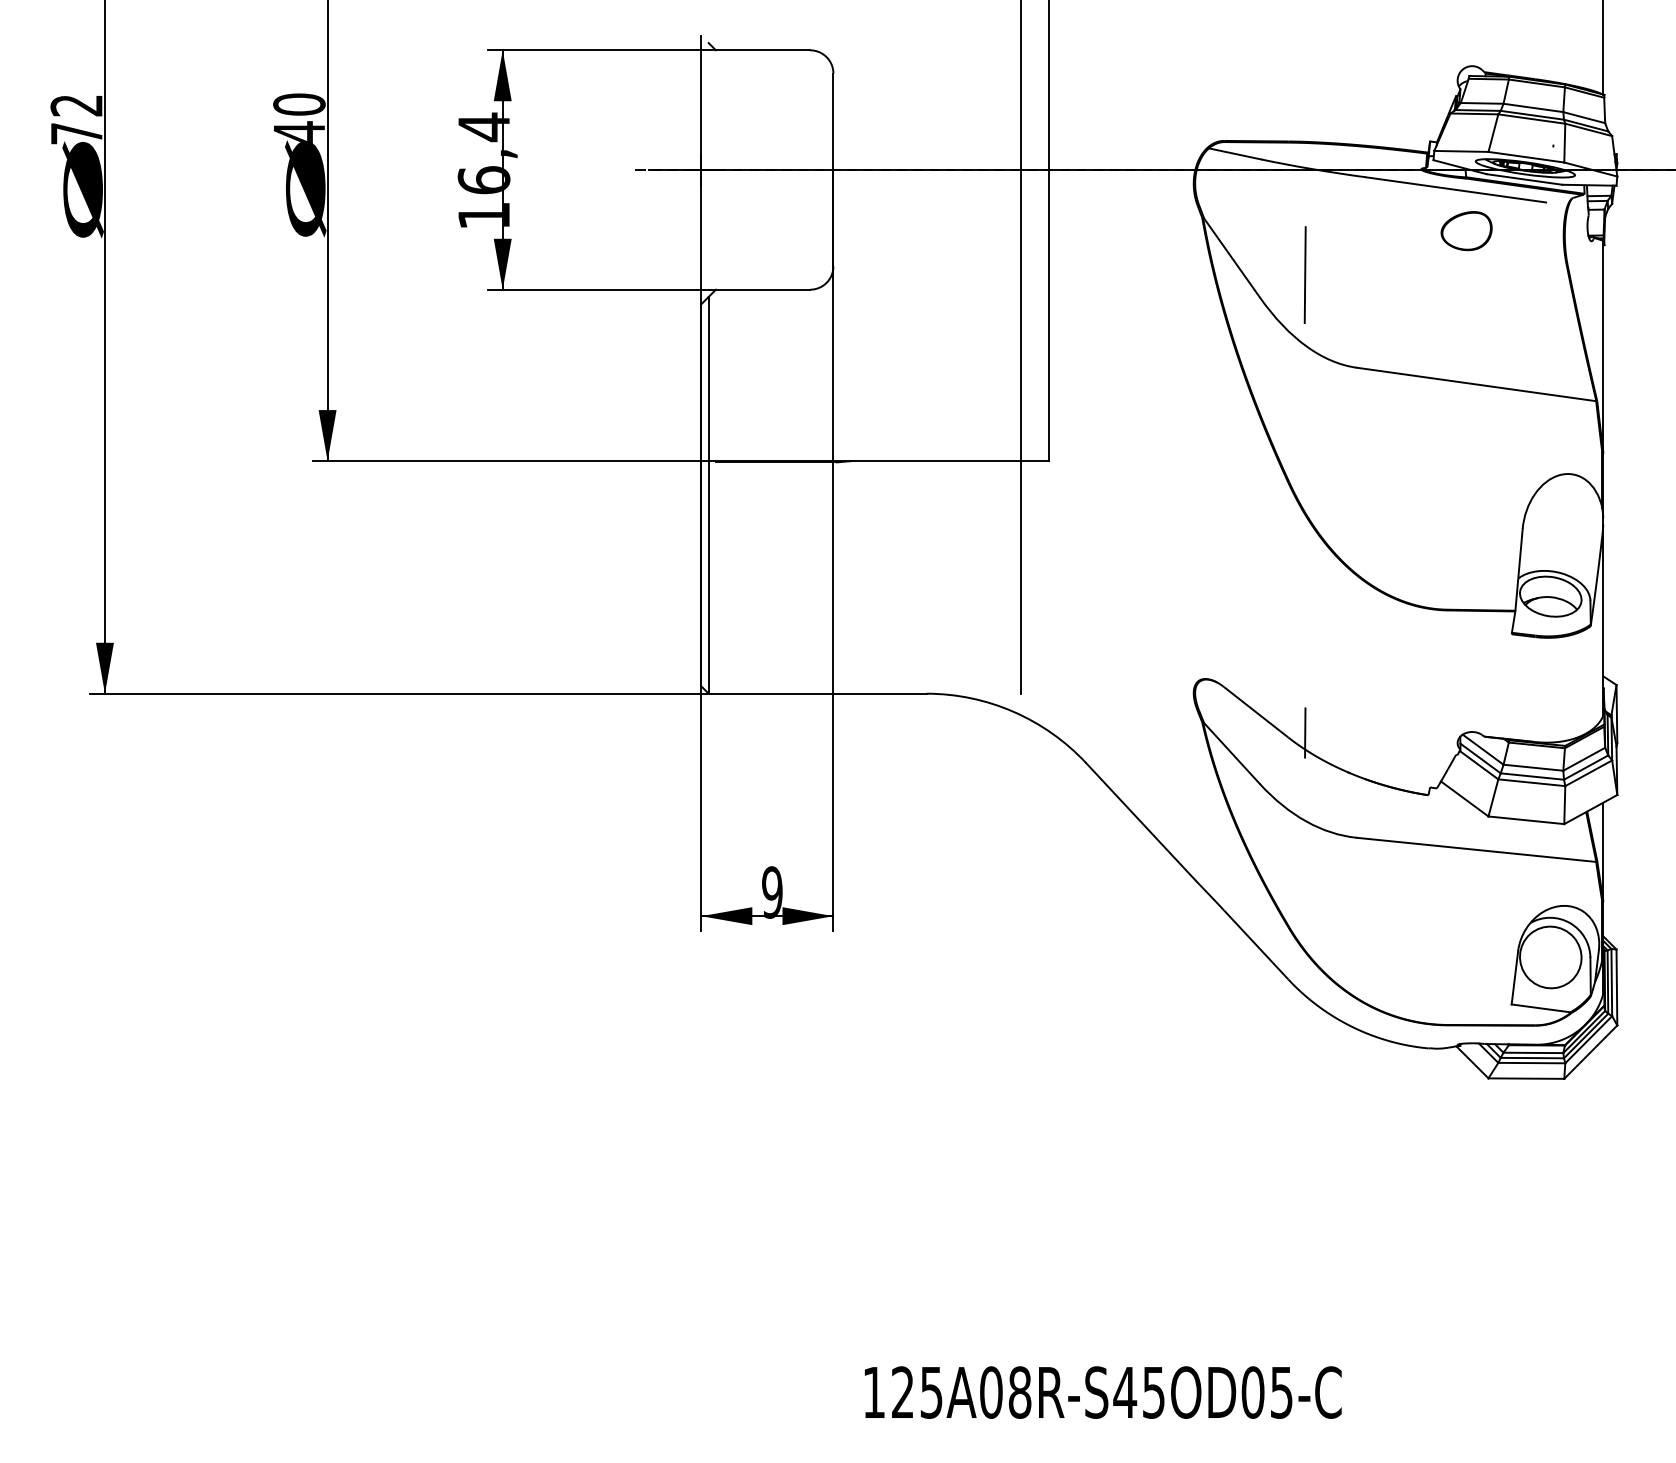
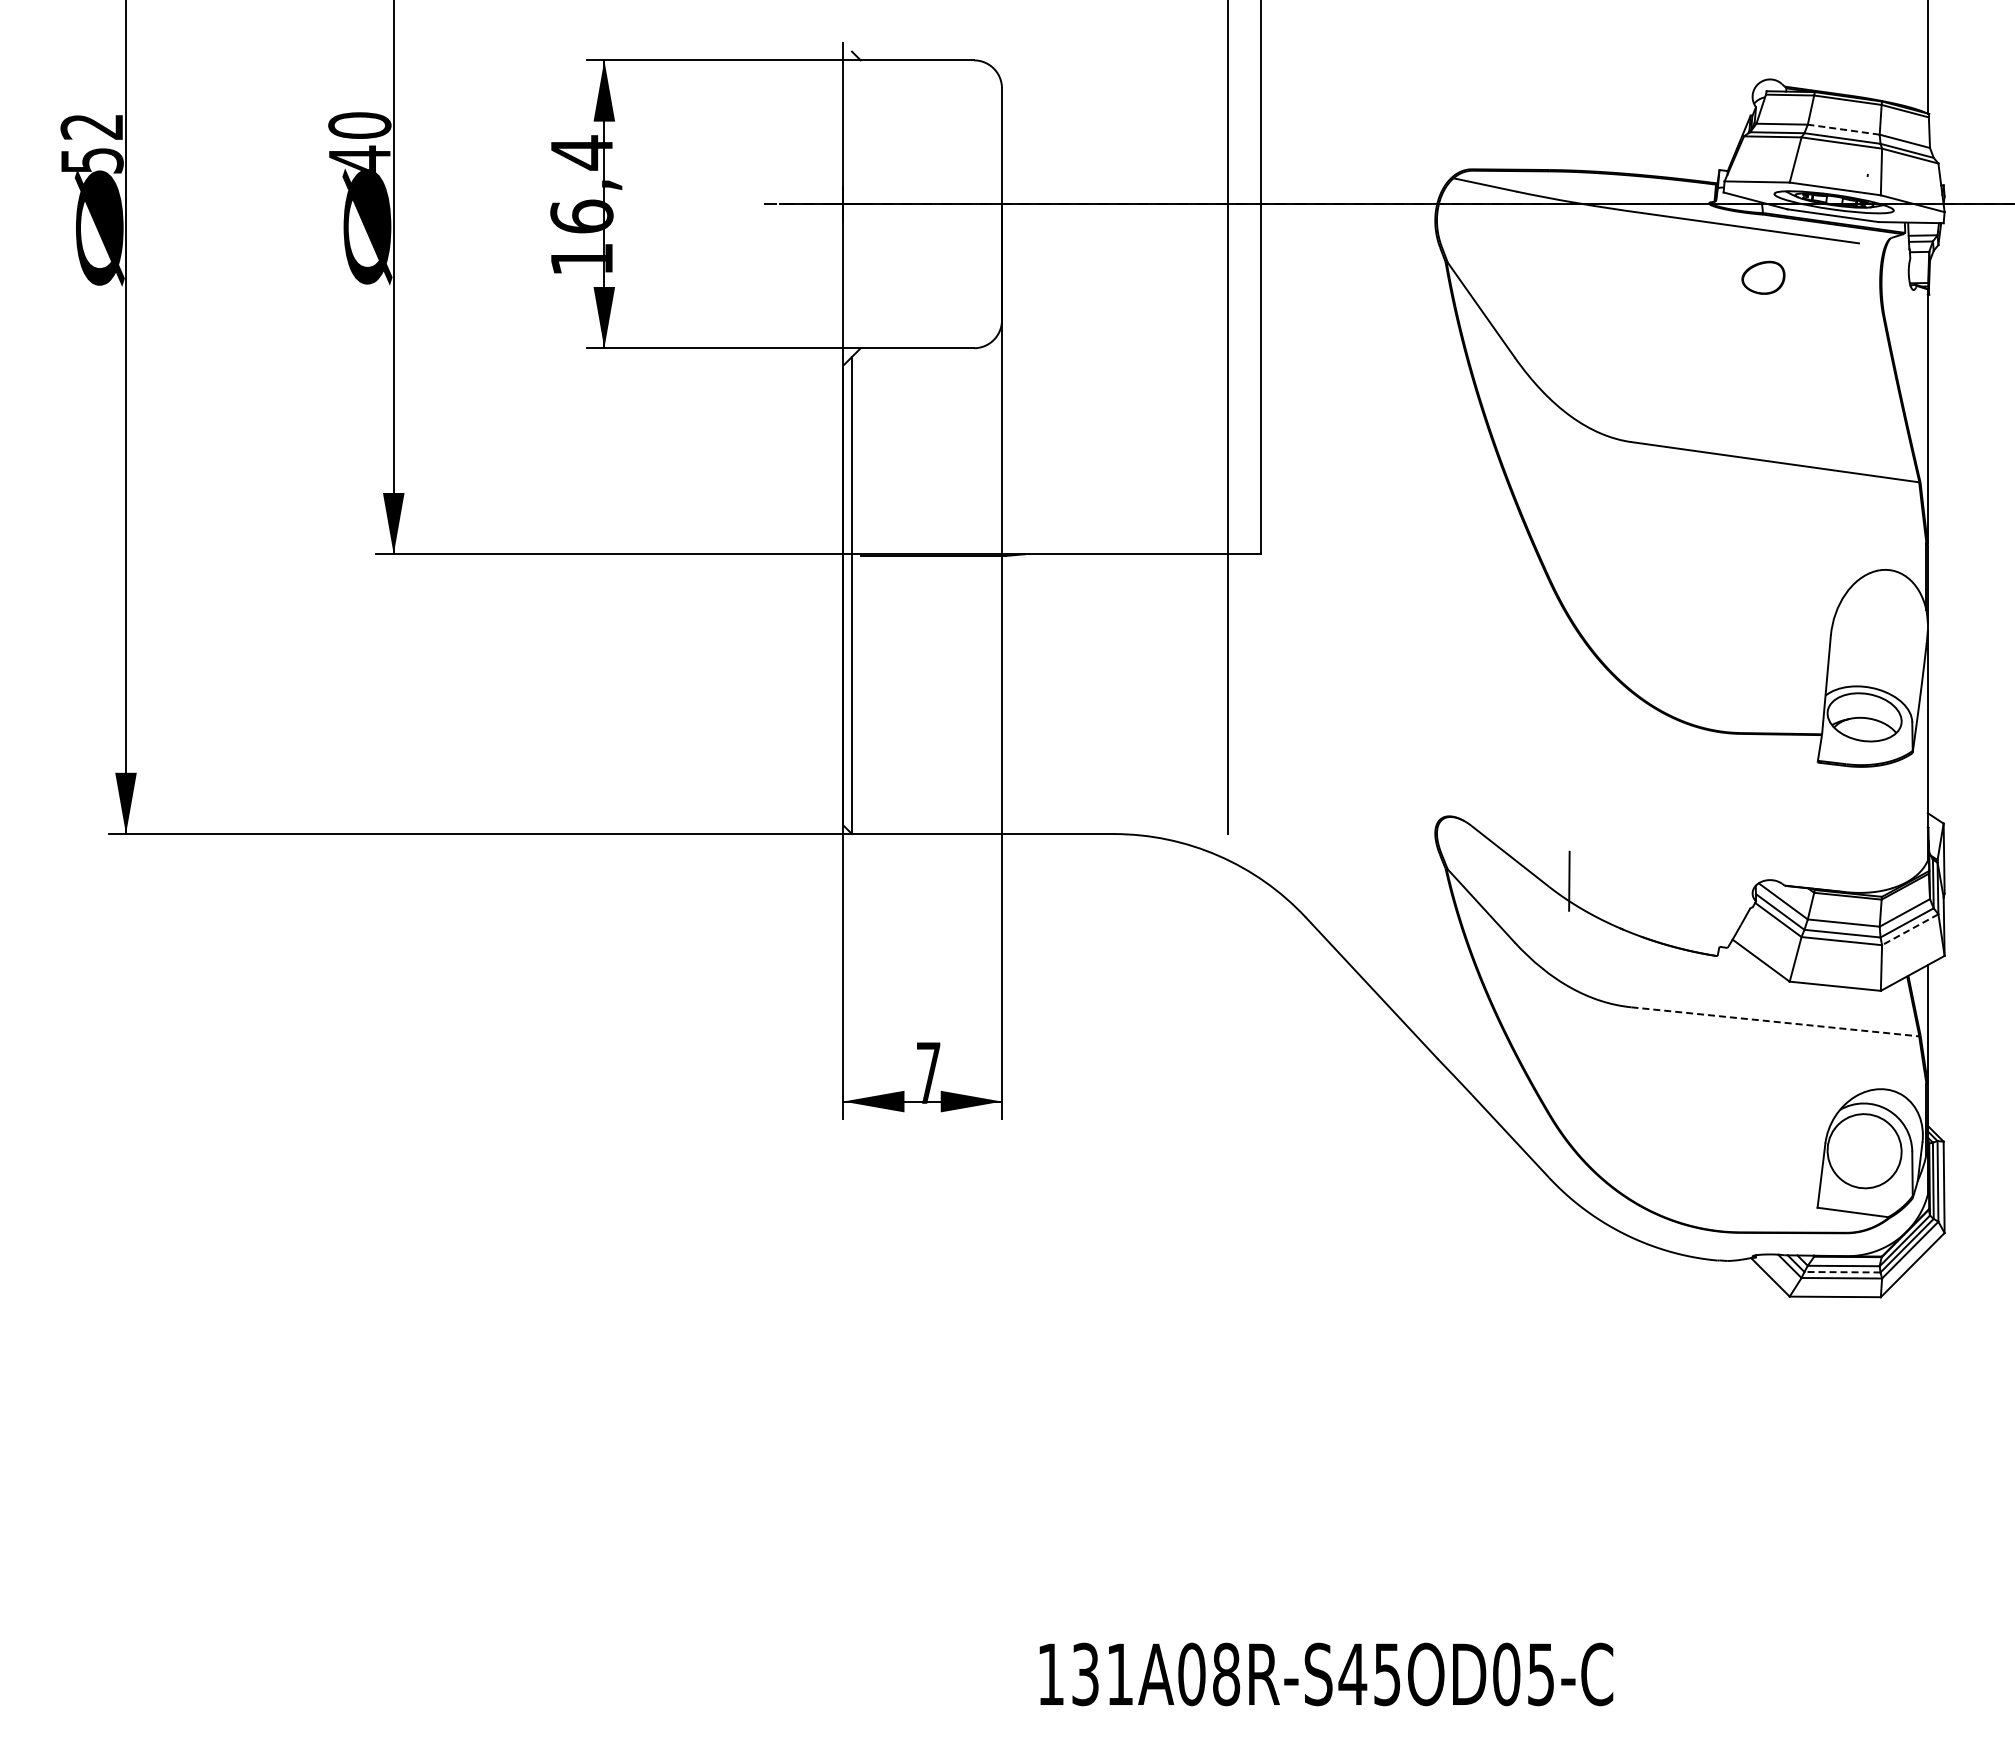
line: (1533, 107) -> (1843, 129), solid -> dashed
text: (77, 133) -> (92, 160), 72 -> 52
part: (1466, 230) -> (1763, 277), size x0.7
line: (1304, 274) -> (1568, 330), removed
line: (1588, 773) -> (1909, 929), solid -> dashed
line: (1476, 849) -> (1775, 1021), solid -> dashed
text: (772, 891) -> (928, 1072), 9 -> 7
line: (1531, 1058) -> (1841, 1272), solid -> dashed
text: (917, 1392) -> (1102, 1674), 125A08R-S45OD05-C -> 131A08R-S45OD05-C

